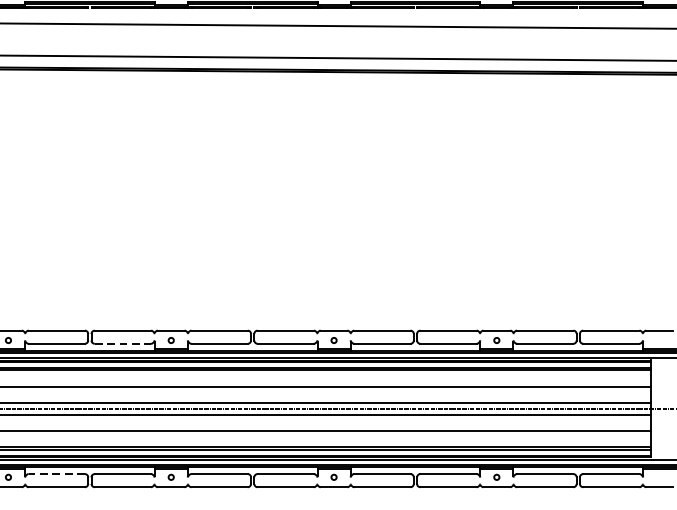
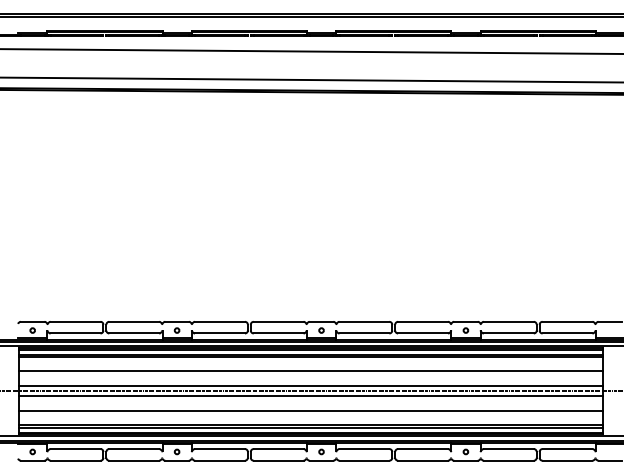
line: (123, 343) -> (134, 333), dashed -> solid
line: (56, 474) -> (75, 449), dashed -> solid

